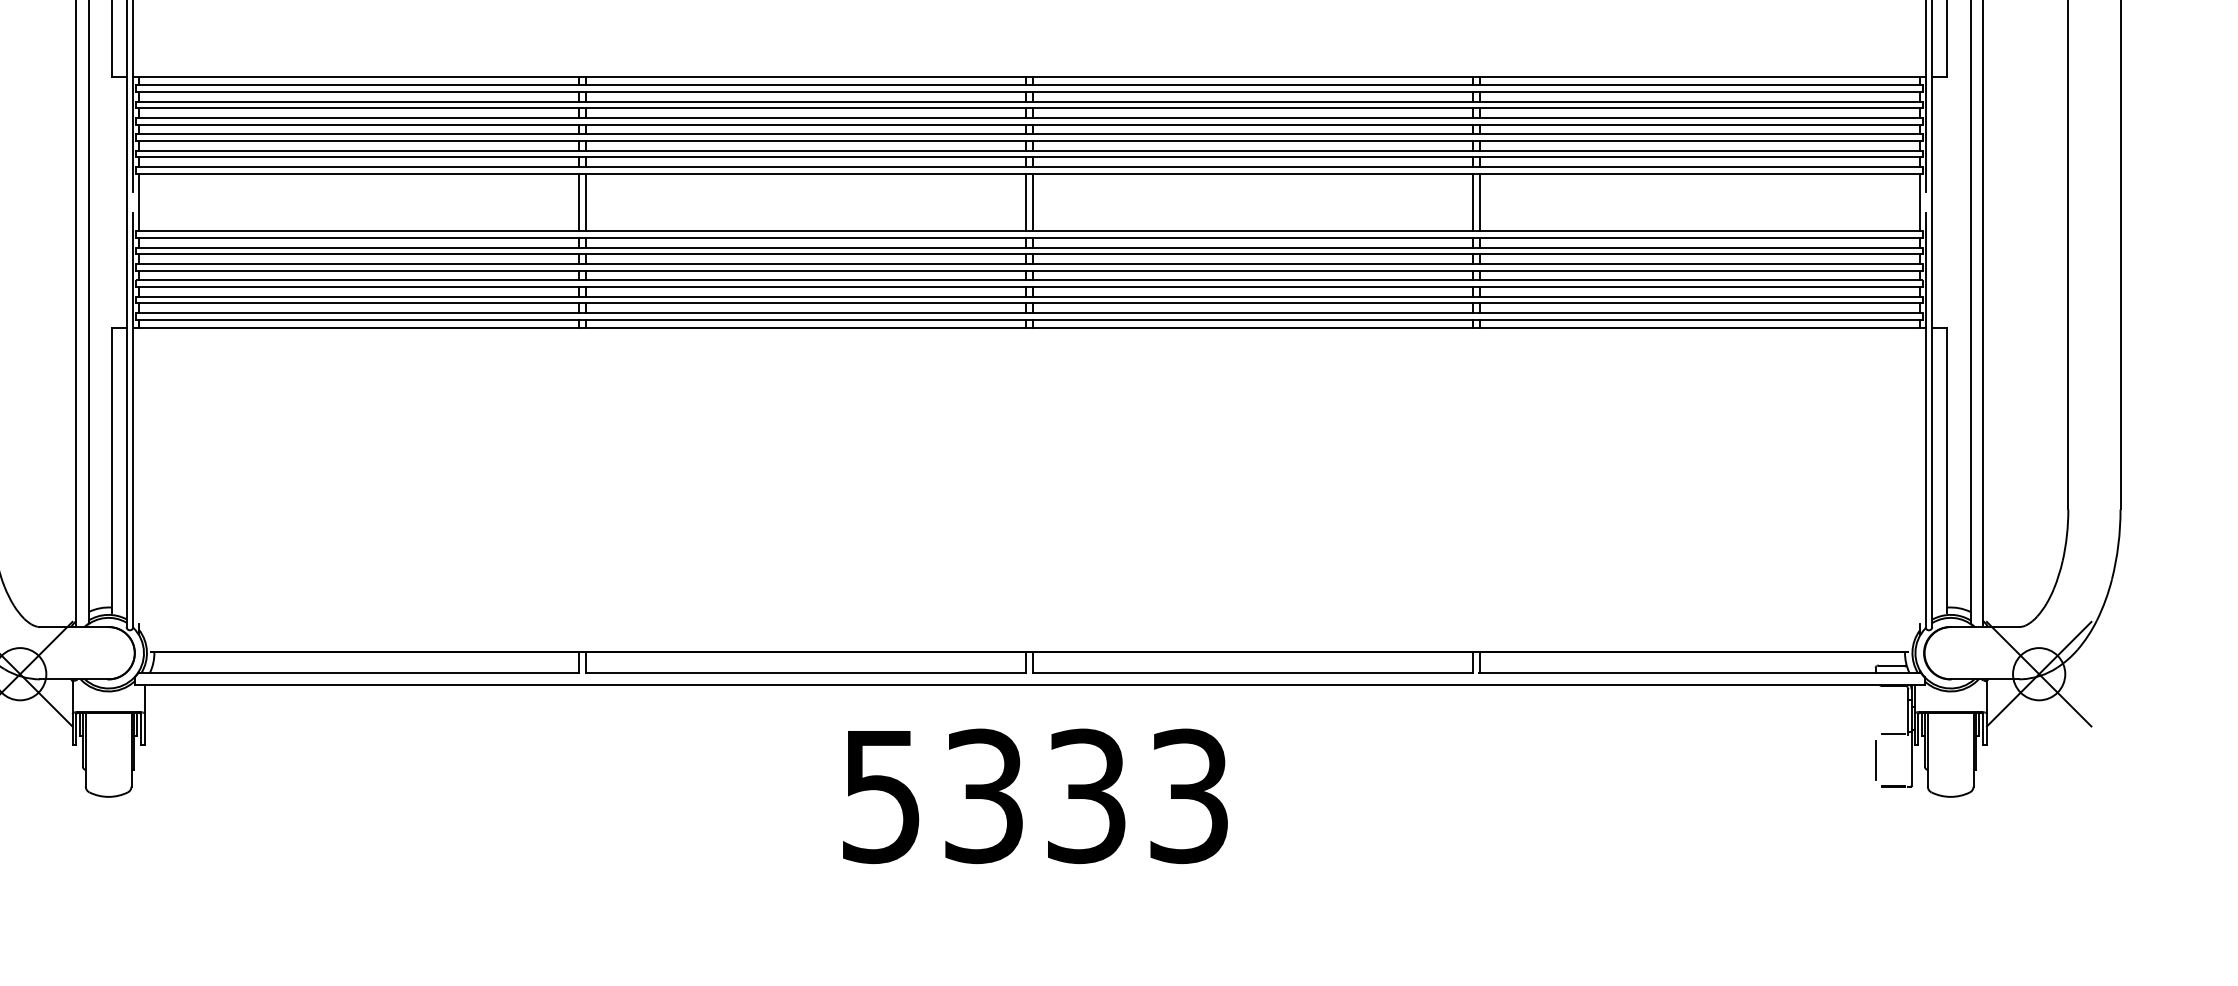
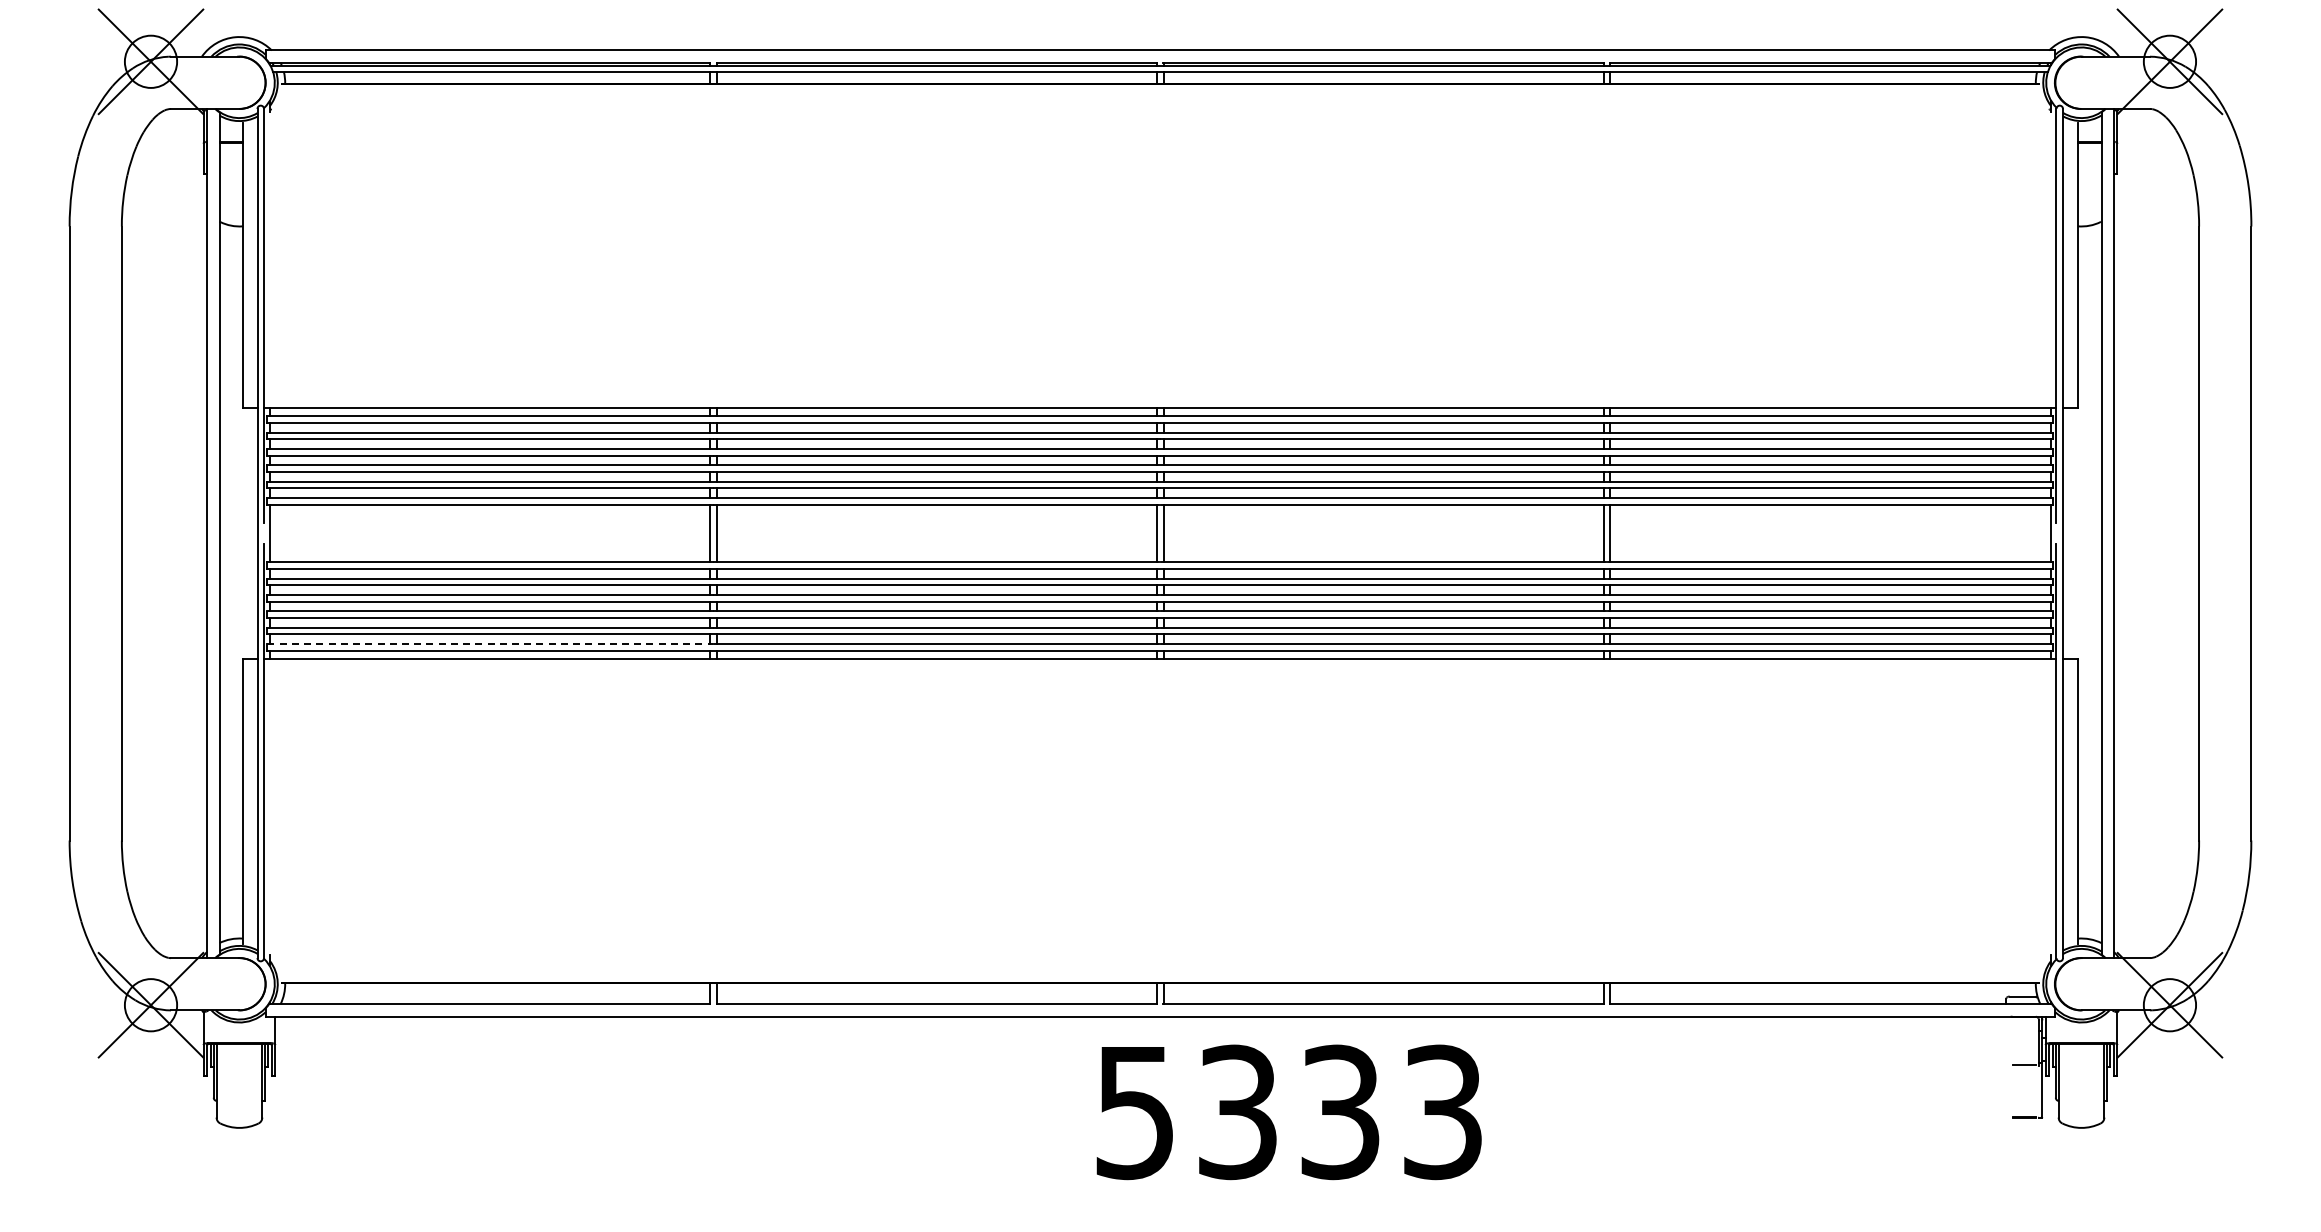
line: (359, 313) -> (490, 644), solid -> dashed
line: (1875, 760) -> (2006, 1091), removed
text: (1034, 796) -> (1288, 1112), moved

